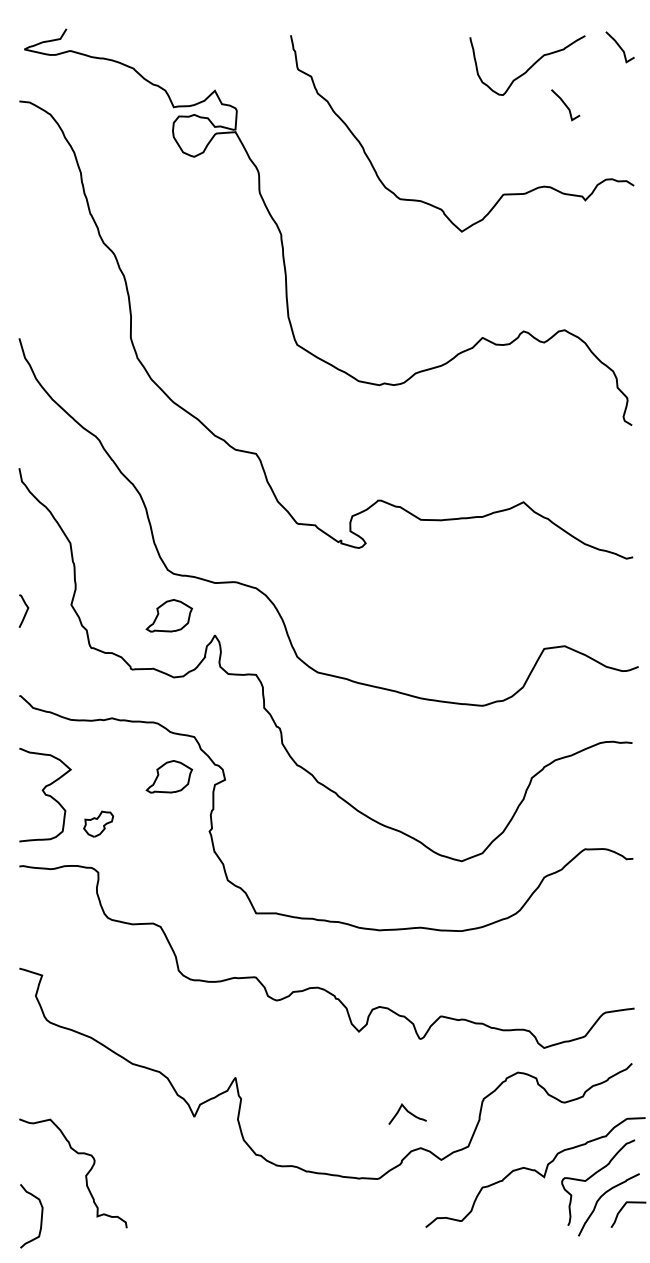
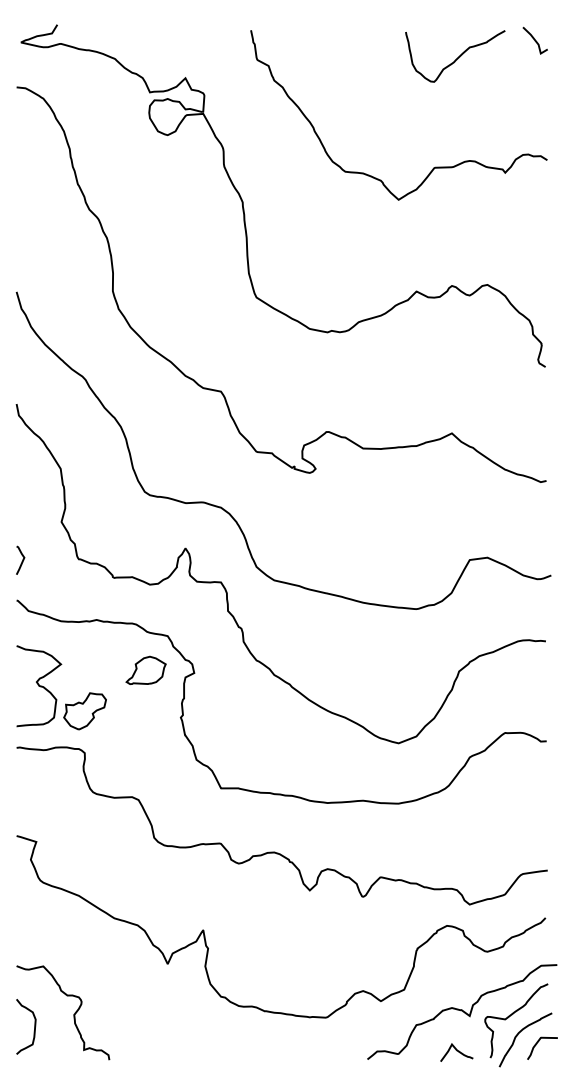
curve: (564, 105) -> (487, 90), removed
curve: (26, 610) -> (22, 559), moved
part: (168, 614) -> (145, 530), removed
part: (97, 824) -> (84, 711), size x1.67
curve: (407, 1112) -> (456, 1051), moved
curve: (41, 1215) -> (34, 1026), moved

